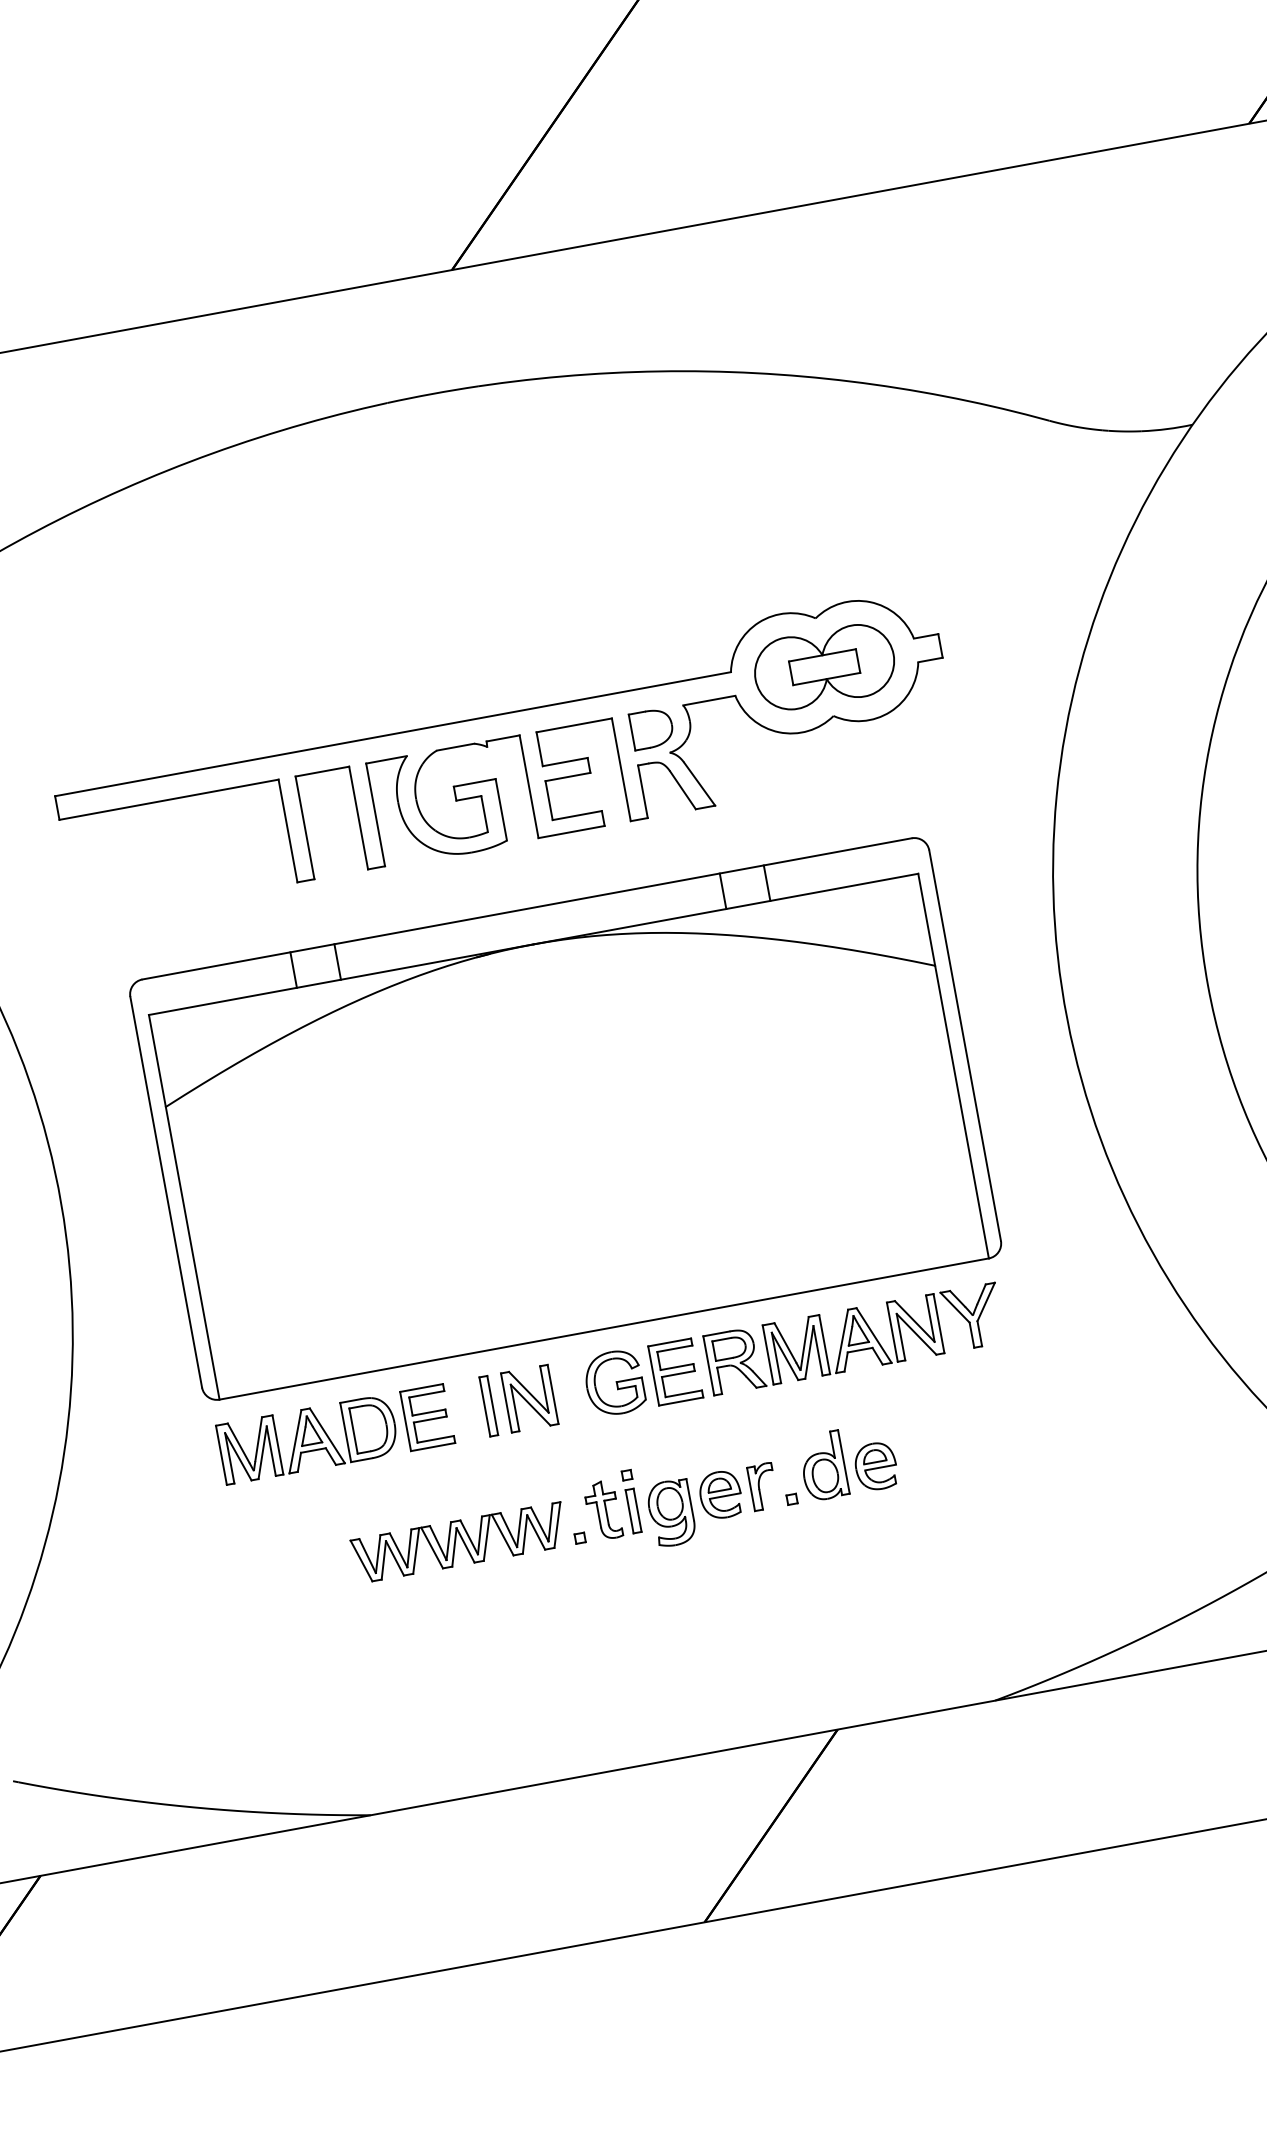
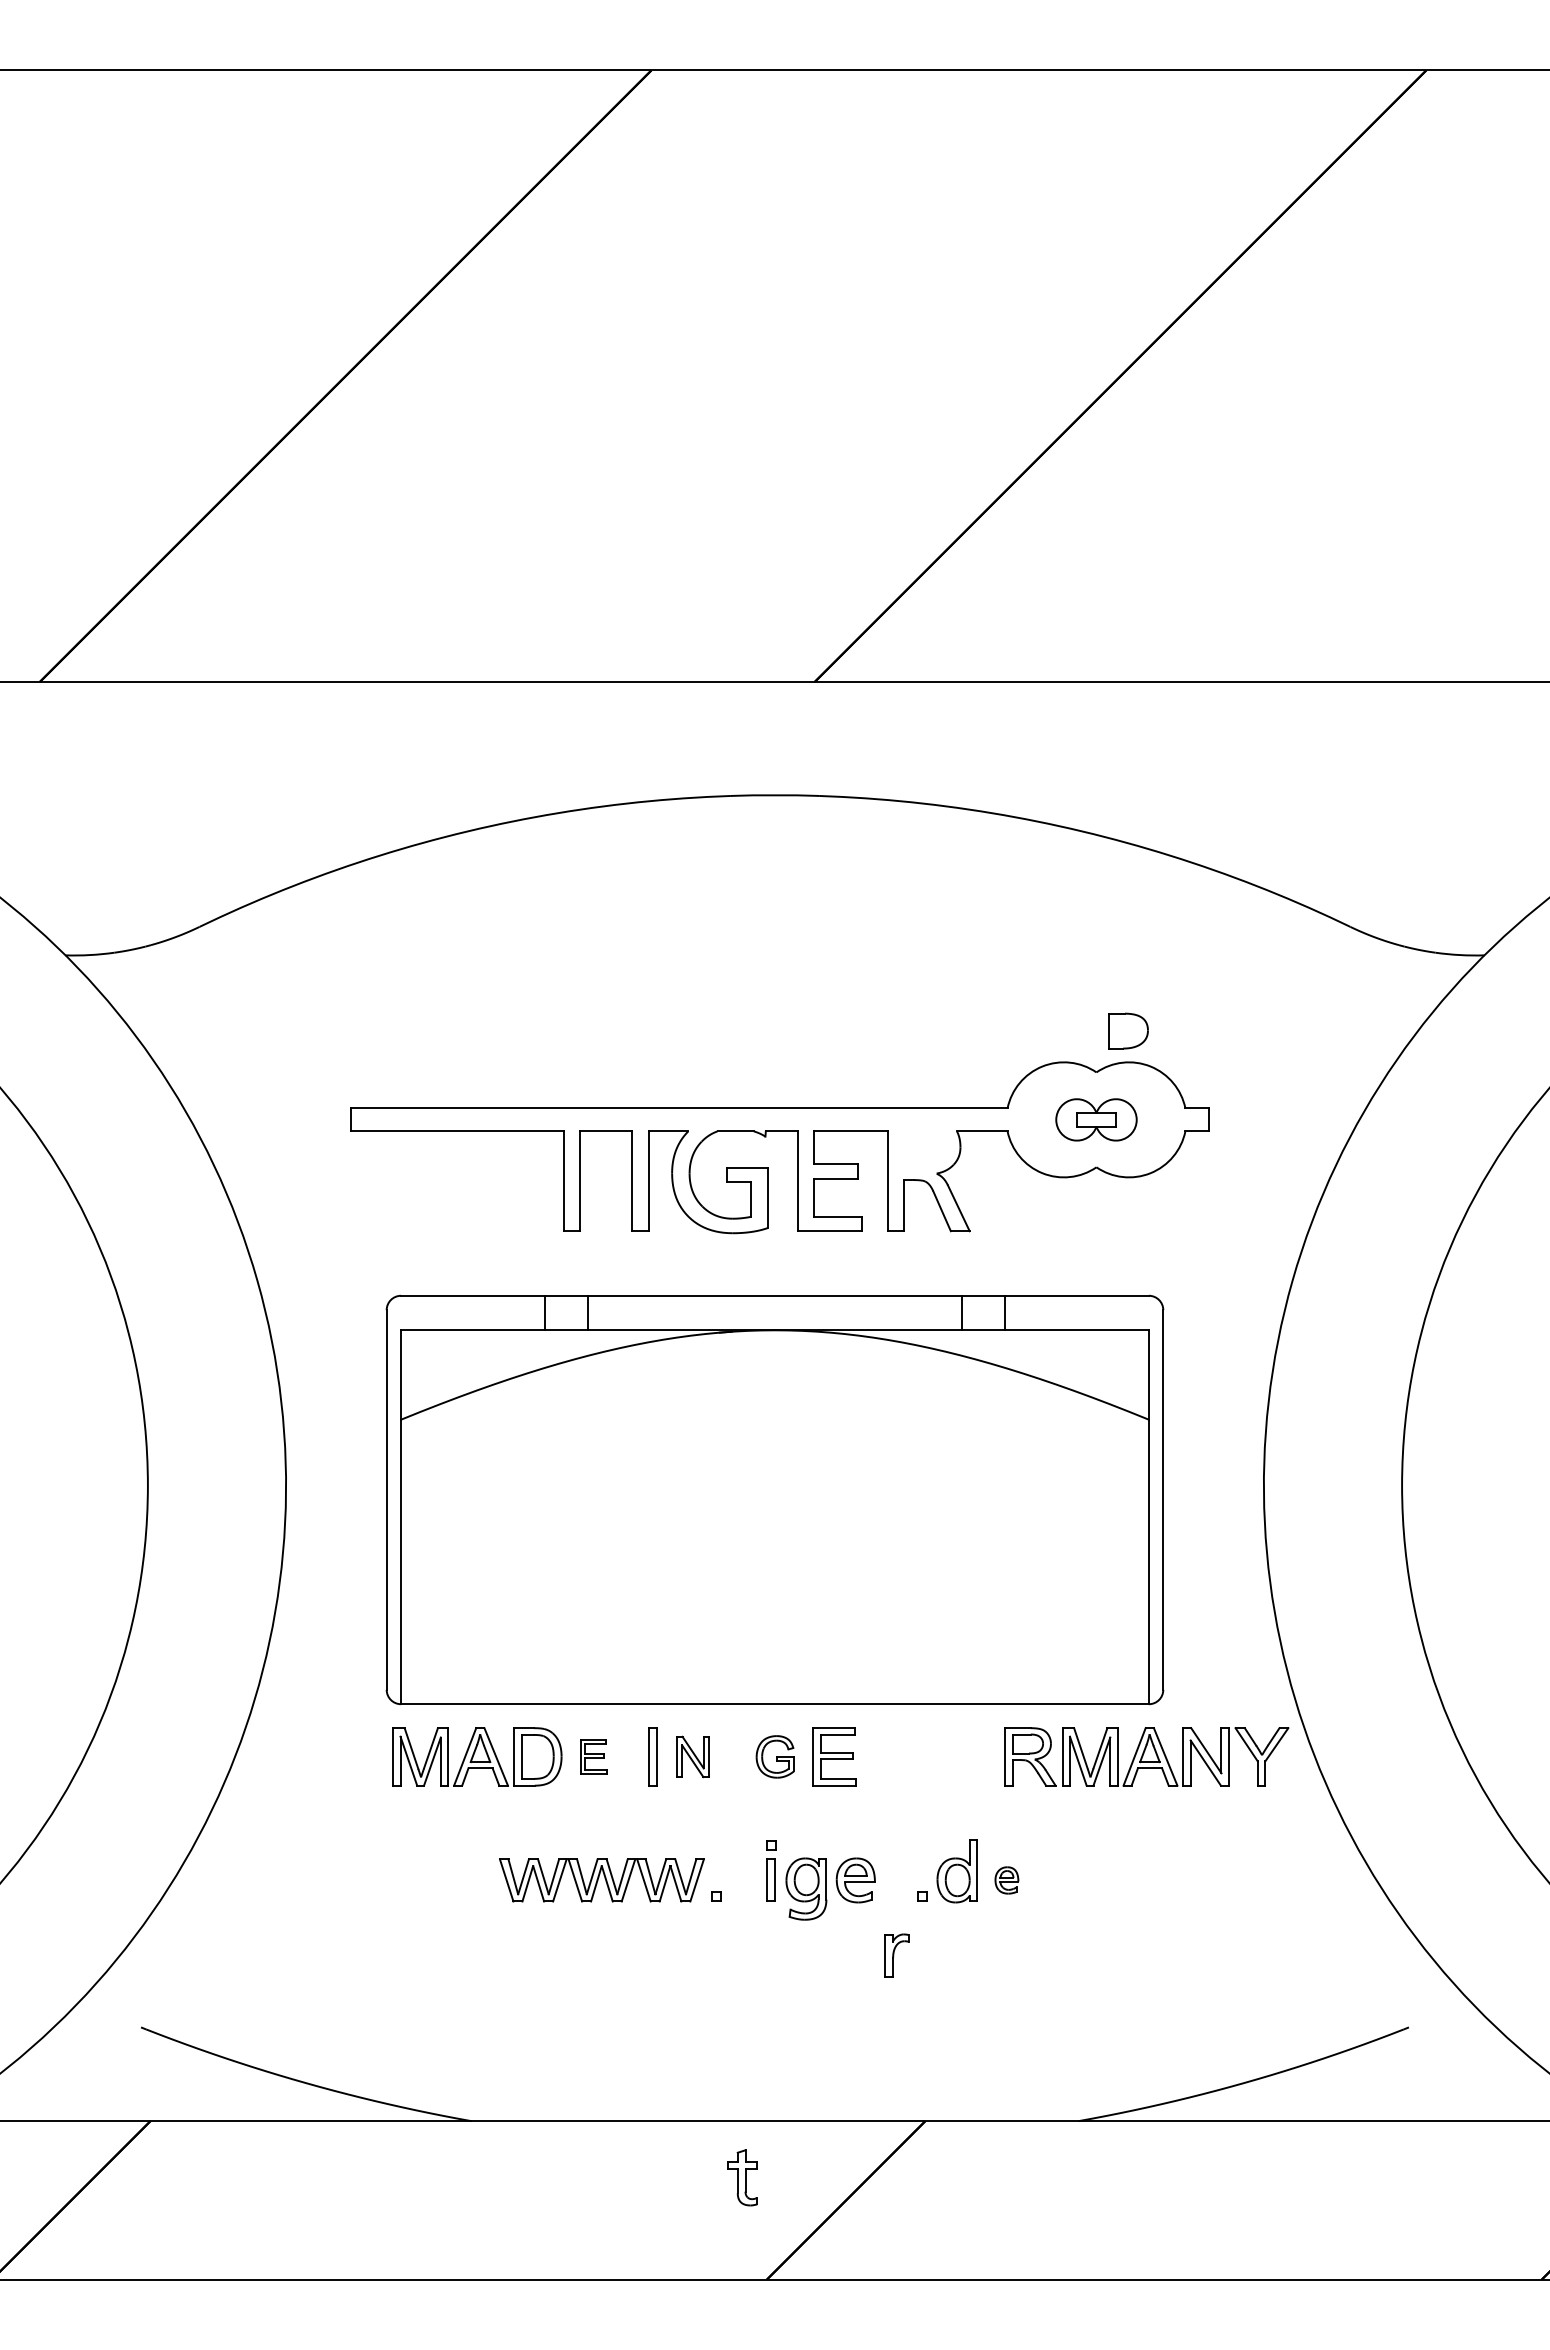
part: (824, 666) -> (1096, 1119), size x0.6
part: (651, 728) -> (1128, 1030), moved
part: (854, 1338) -> (1146, 1756), moved
part: (613, 1382) -> (774, 1756), size x0.7
part: (529, 1398) -> (692, 1756), size x0.7
part: (427, 1417) -> (593, 1756), size x0.6
part: (875, 1466) -> (1006, 1880), size x0.6
part: (762, 1486) -> (896, 1955), moved
part: (602, 1510) -> (742, 2177), moved

